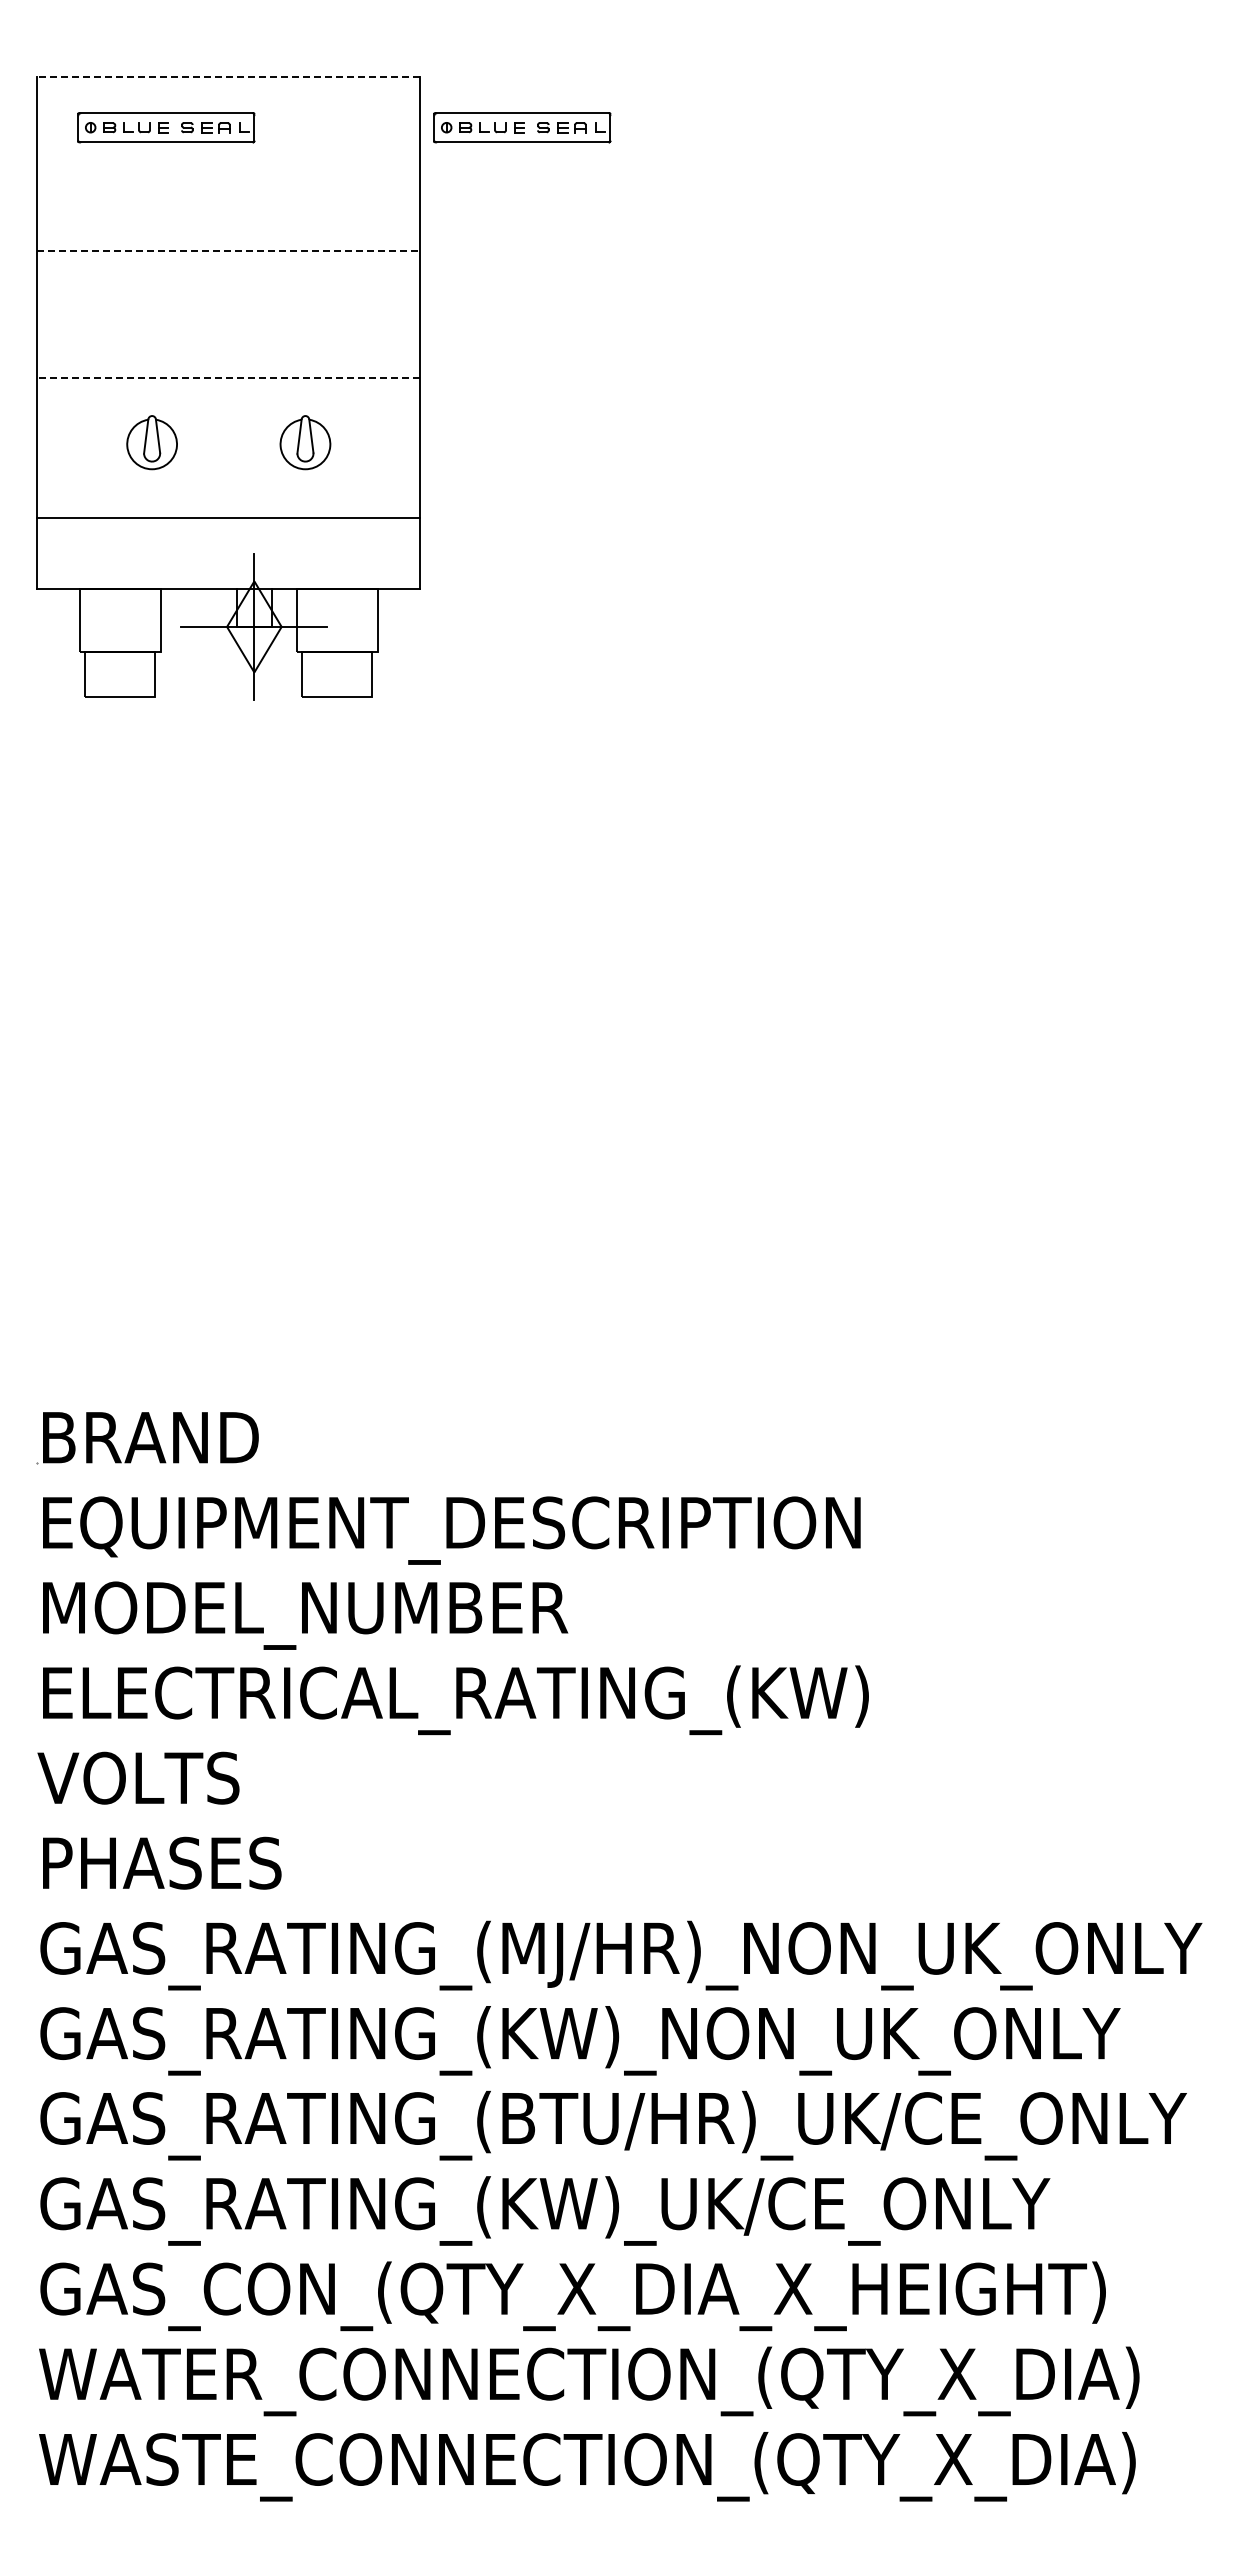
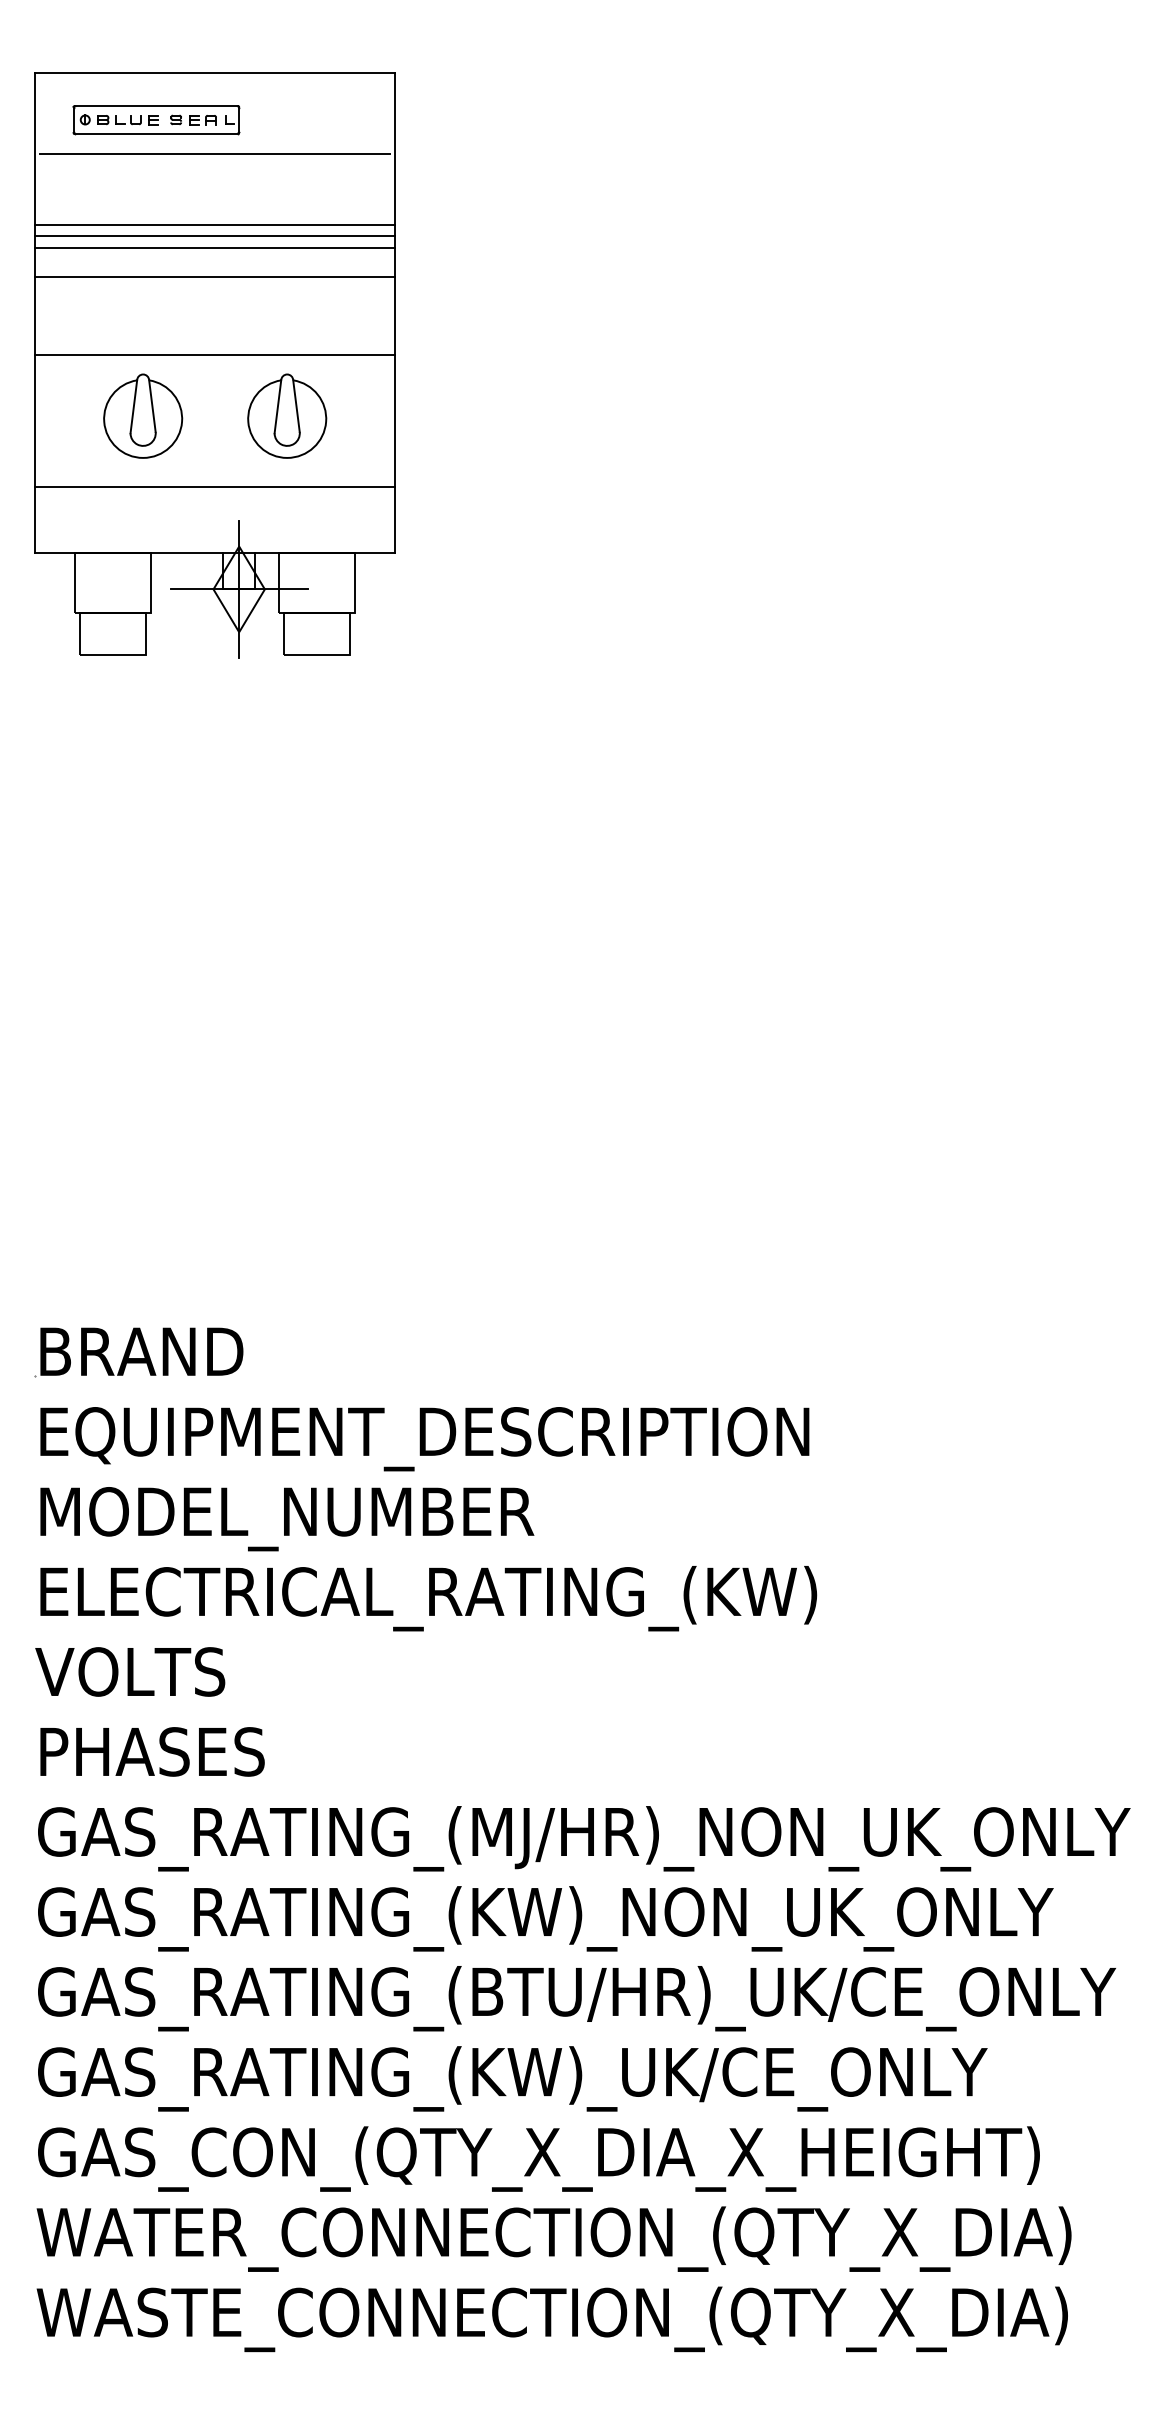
line: (228, 77) -> (214, 72), dashed -> solid
part: (522, 127) -> (491, 119), removed
line: (228, 163) -> (214, 153), added
line: (228, 239) -> (214, 225), added
line: (228, 250) -> (214, 235), dashed -> solid
line: (228, 264) -> (214, 248), added
line: (228, 294) -> (214, 276), added
line: (228, 377) -> (214, 354), dashed -> solid
part: (151, 442) -> (142, 415), size x1.67
part: (305, 442) -> (287, 415), size x1.67

